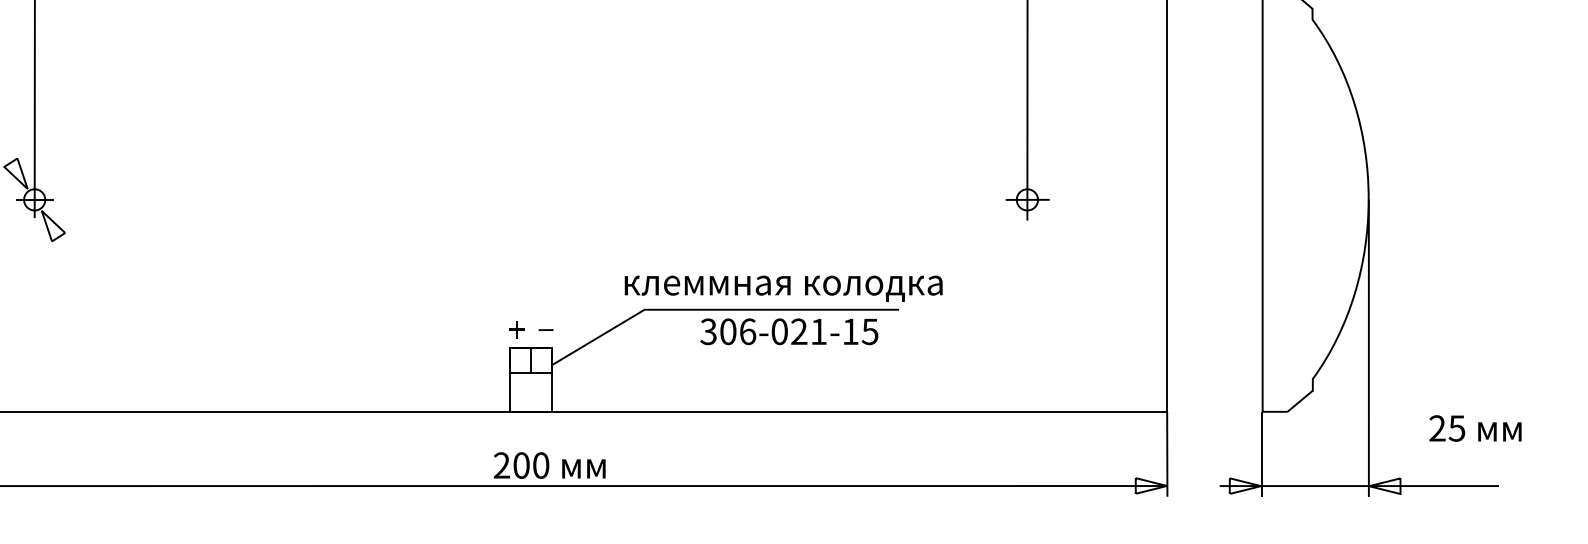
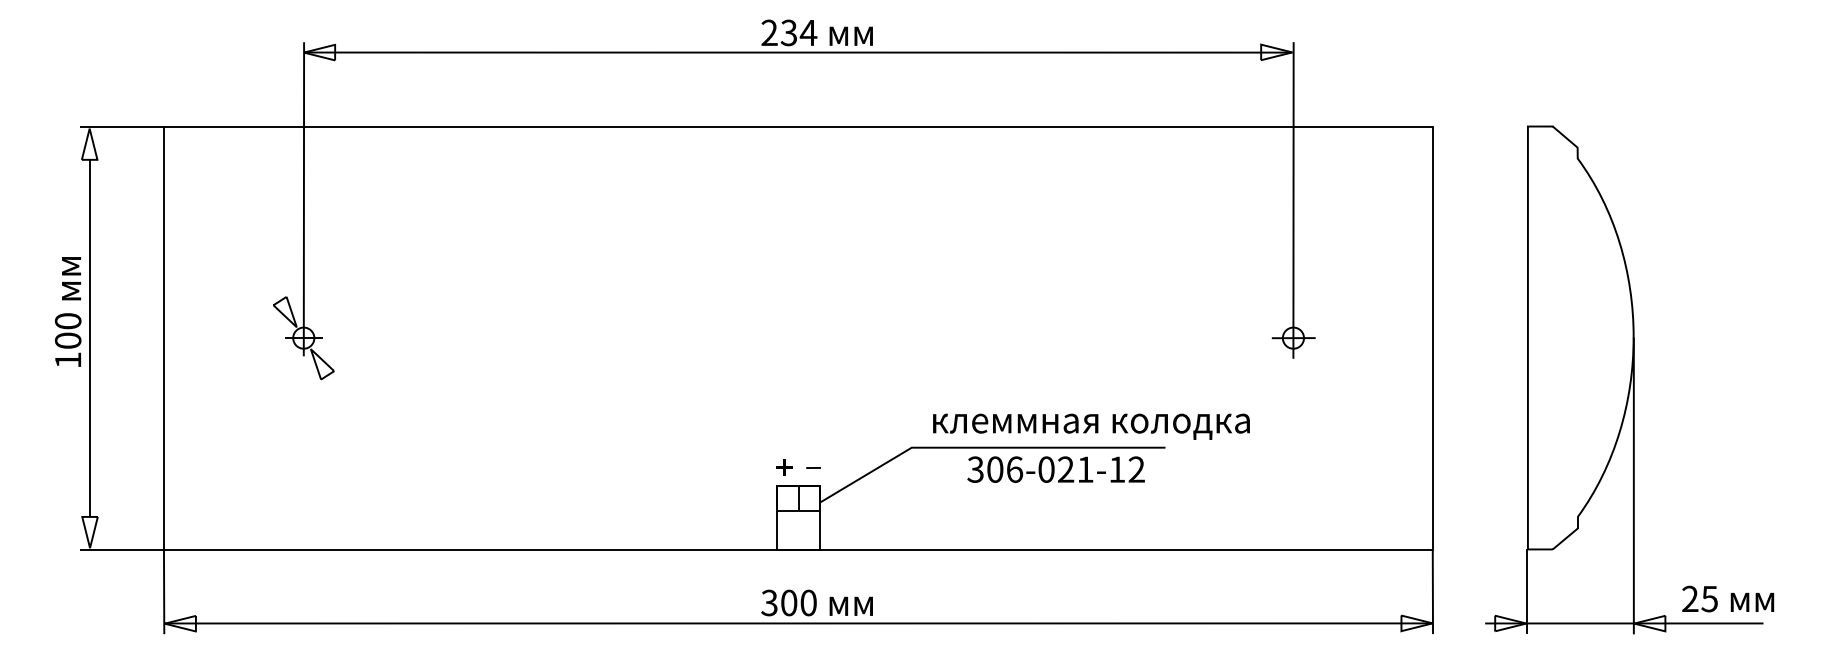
text: (783, 288) -> (1091, 426), moved
text: (869, 331) -> (1136, 469), 306-021-15 -> 306-021-12
text: (1475, 427) -> (1728, 598), moved
text: (501, 466) -> (769, 603), 200 -> 300

